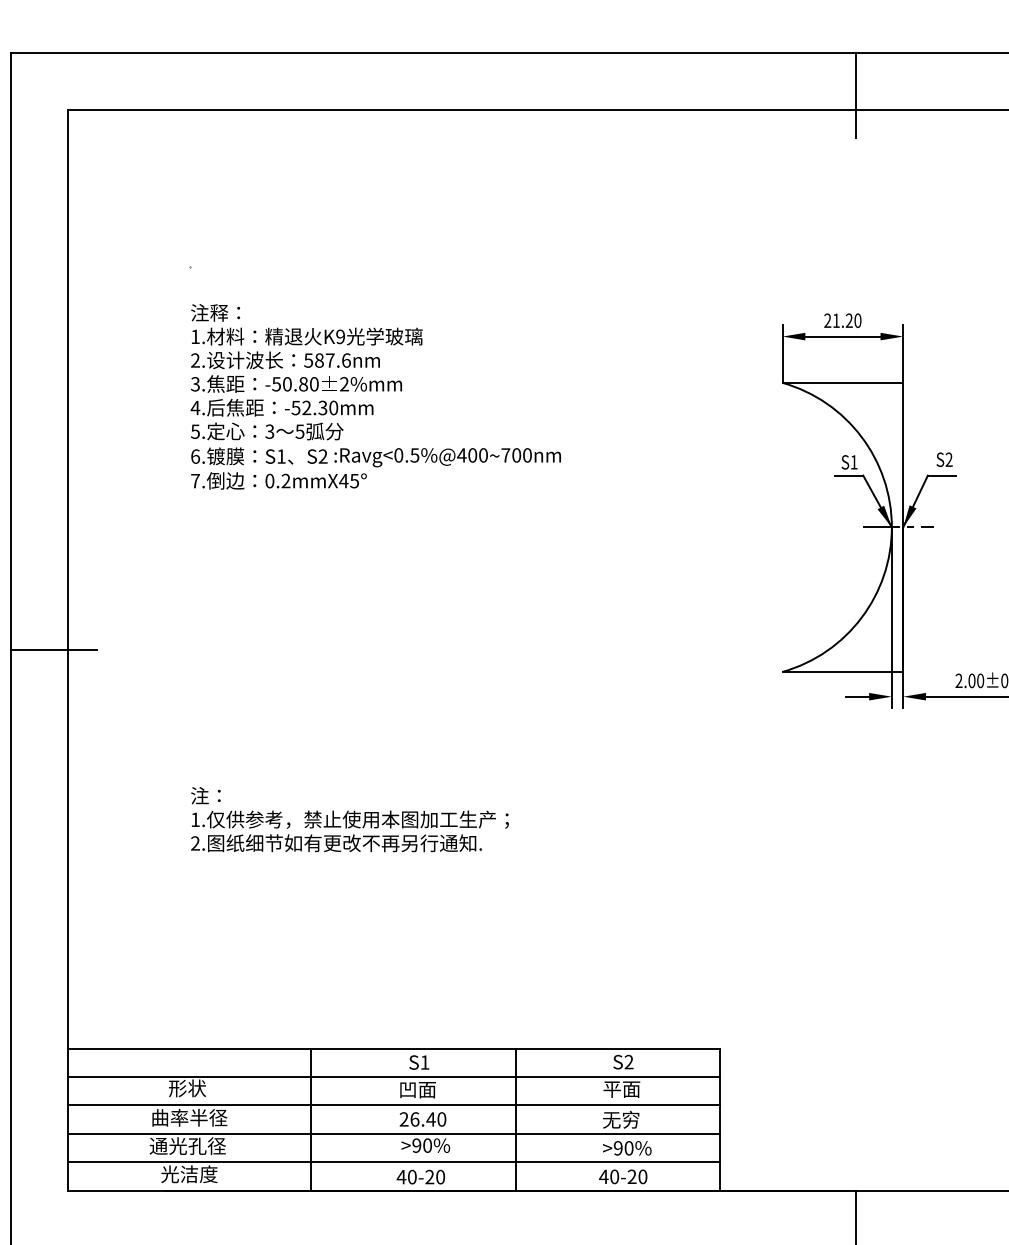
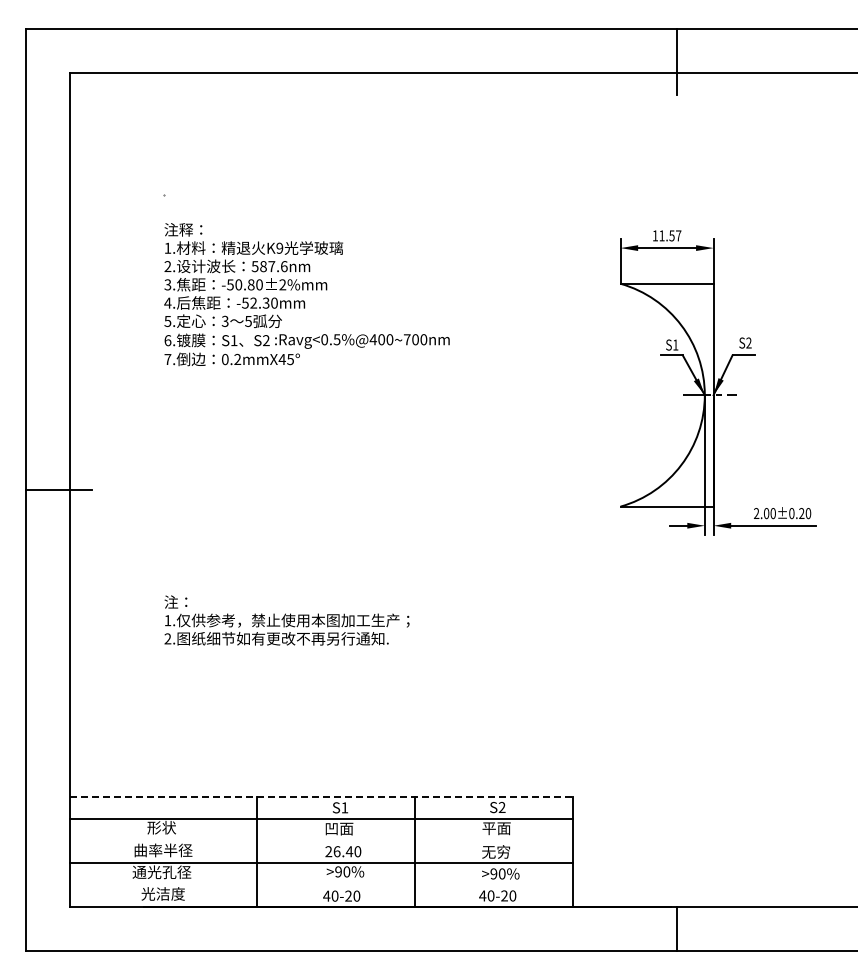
text: (842, 320) -> (666, 235), 21.20 -> 11.57
line: (394, 1049) -> (321, 797), solid -> dashed
line: (393, 1104) -> (320, 840), removed
line: (393, 1162) -> (320, 884), removed

